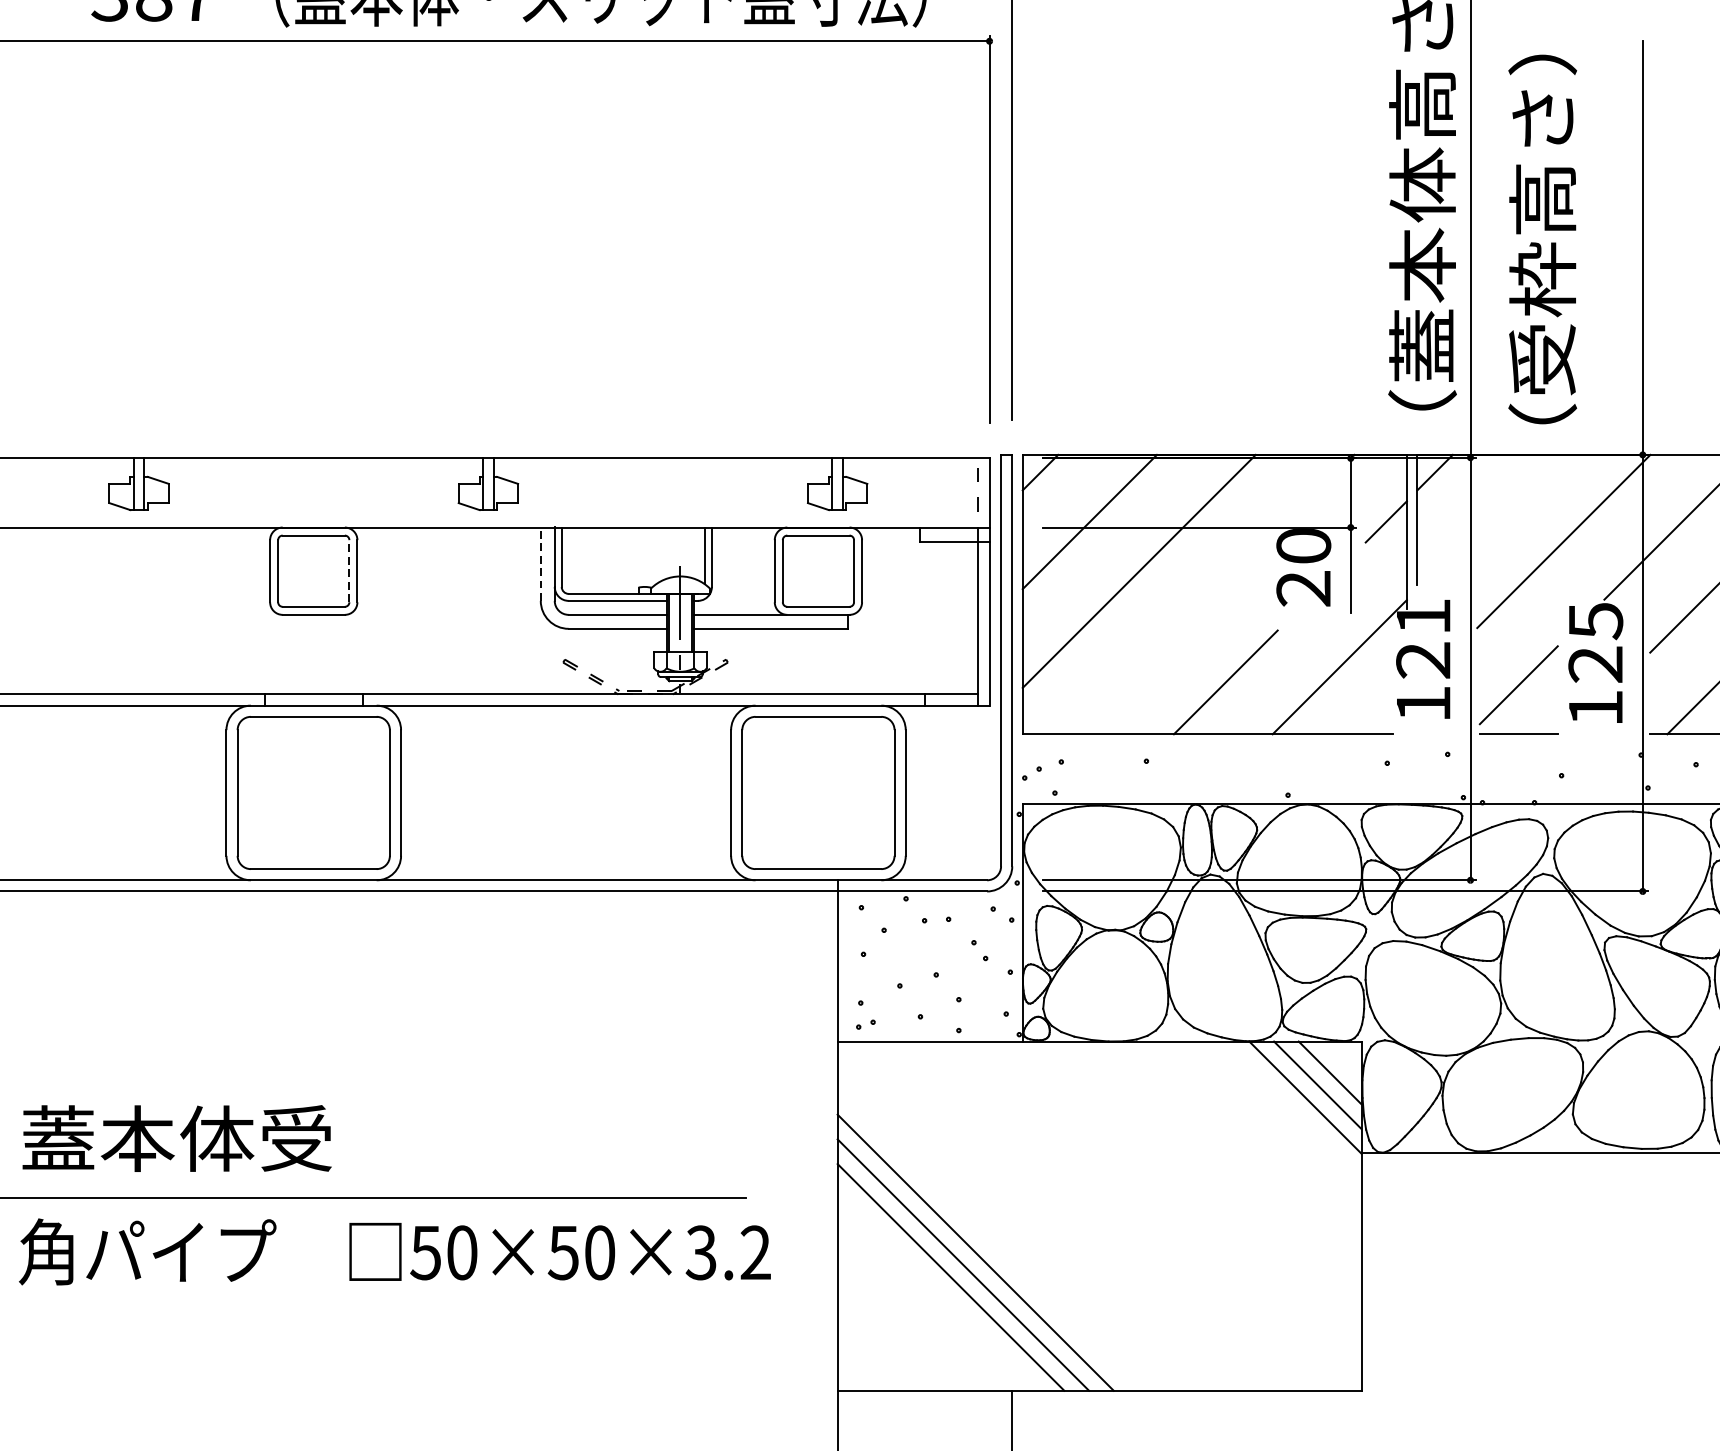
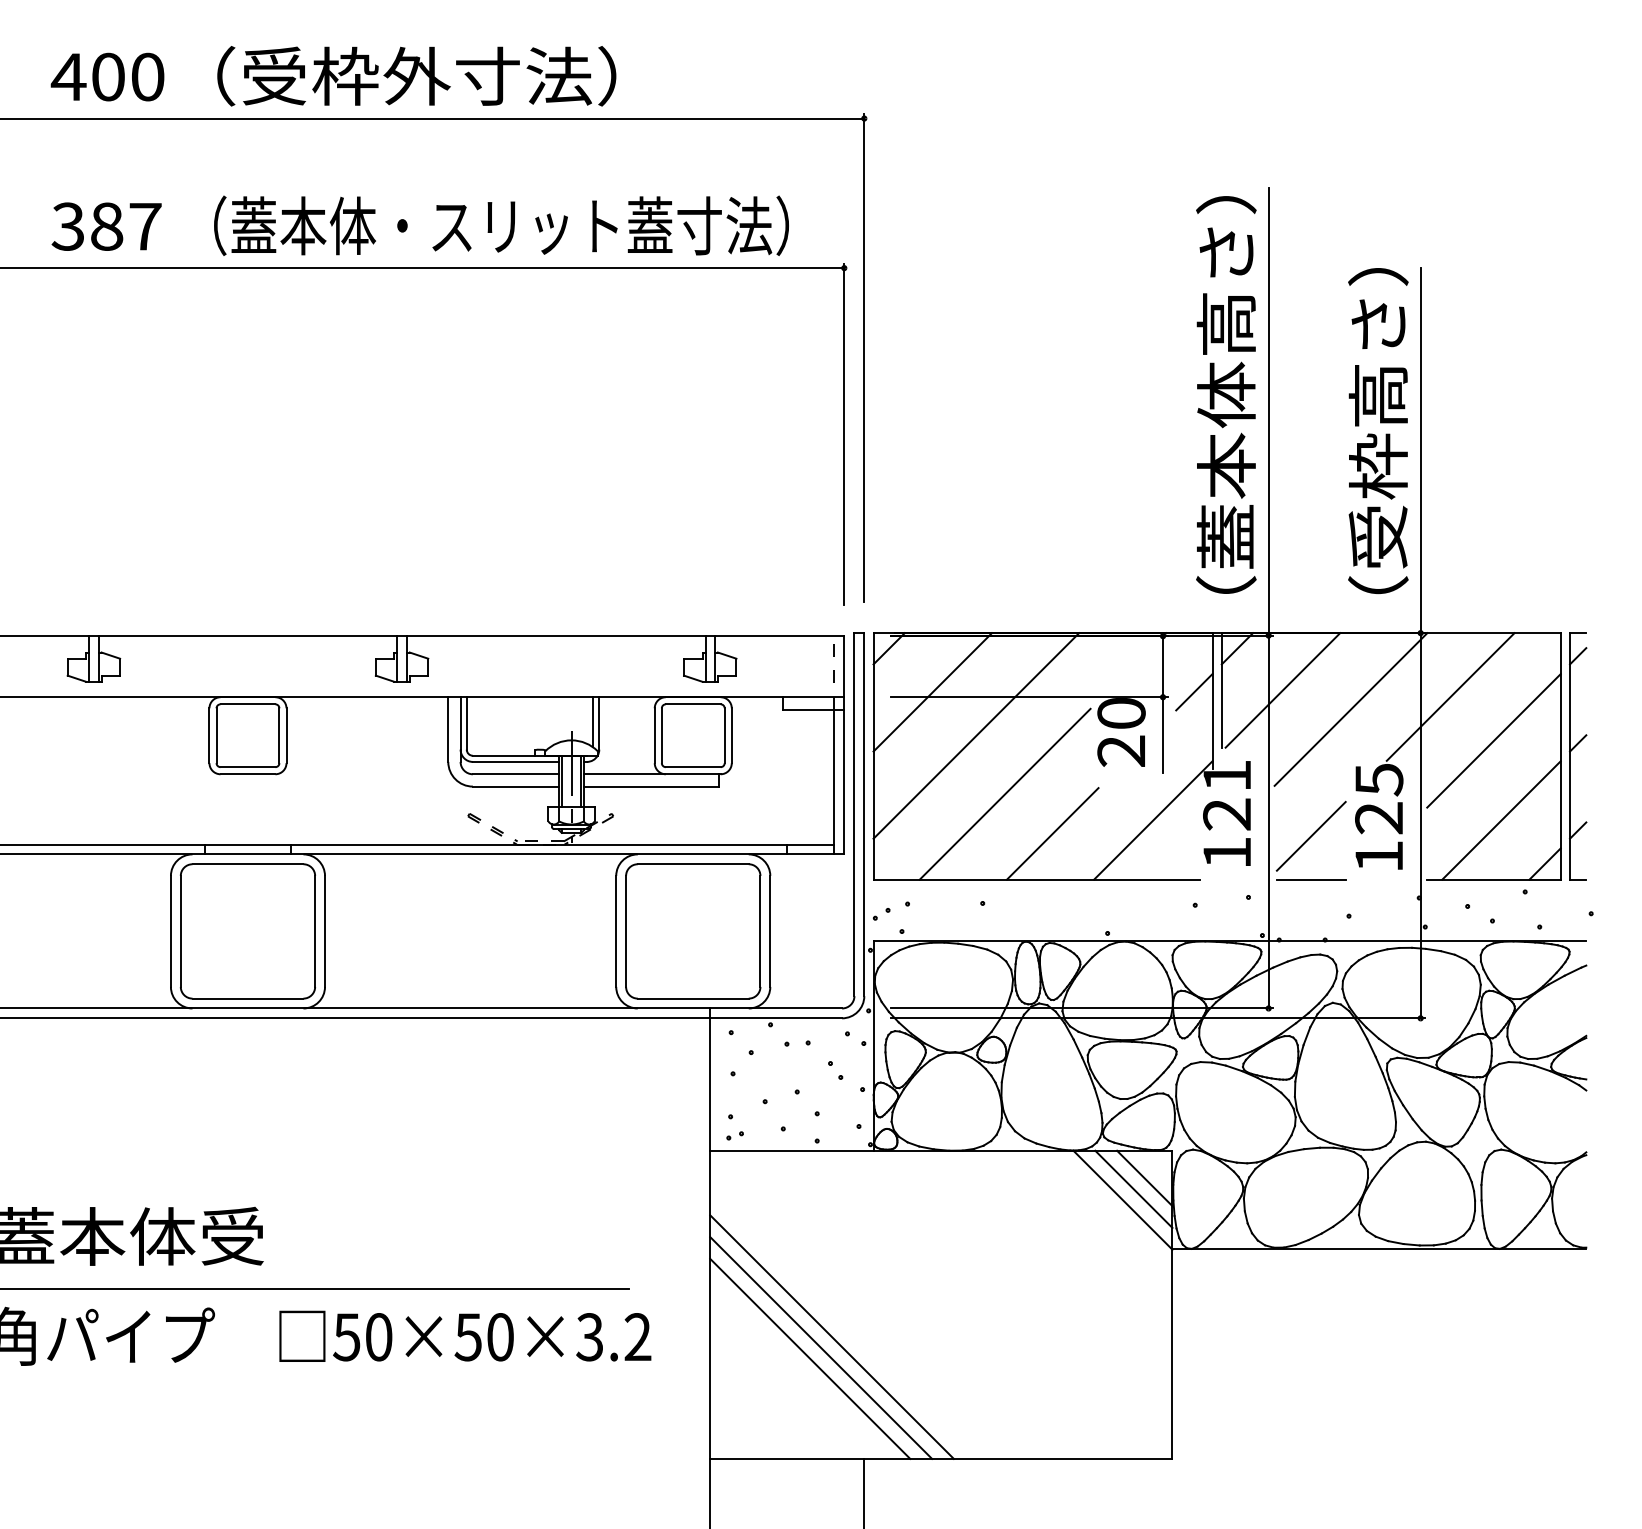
text: (1542, 240) -> (1378, 431), moved
line: (1486, 519) -> (1282, 690), added
line: (541, 564) -> (448, 729), dashed -> solid
line: (349, 570) -> (279, 735), dashed -> solid
line: (1171, 636) -> (1004, 793), added

